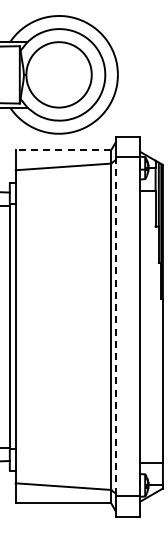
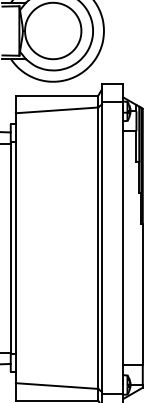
line: (63, 150) -> (57, 96), dashed -> solid
line: (115, 326) -> (101, 247), dashed -> solid

